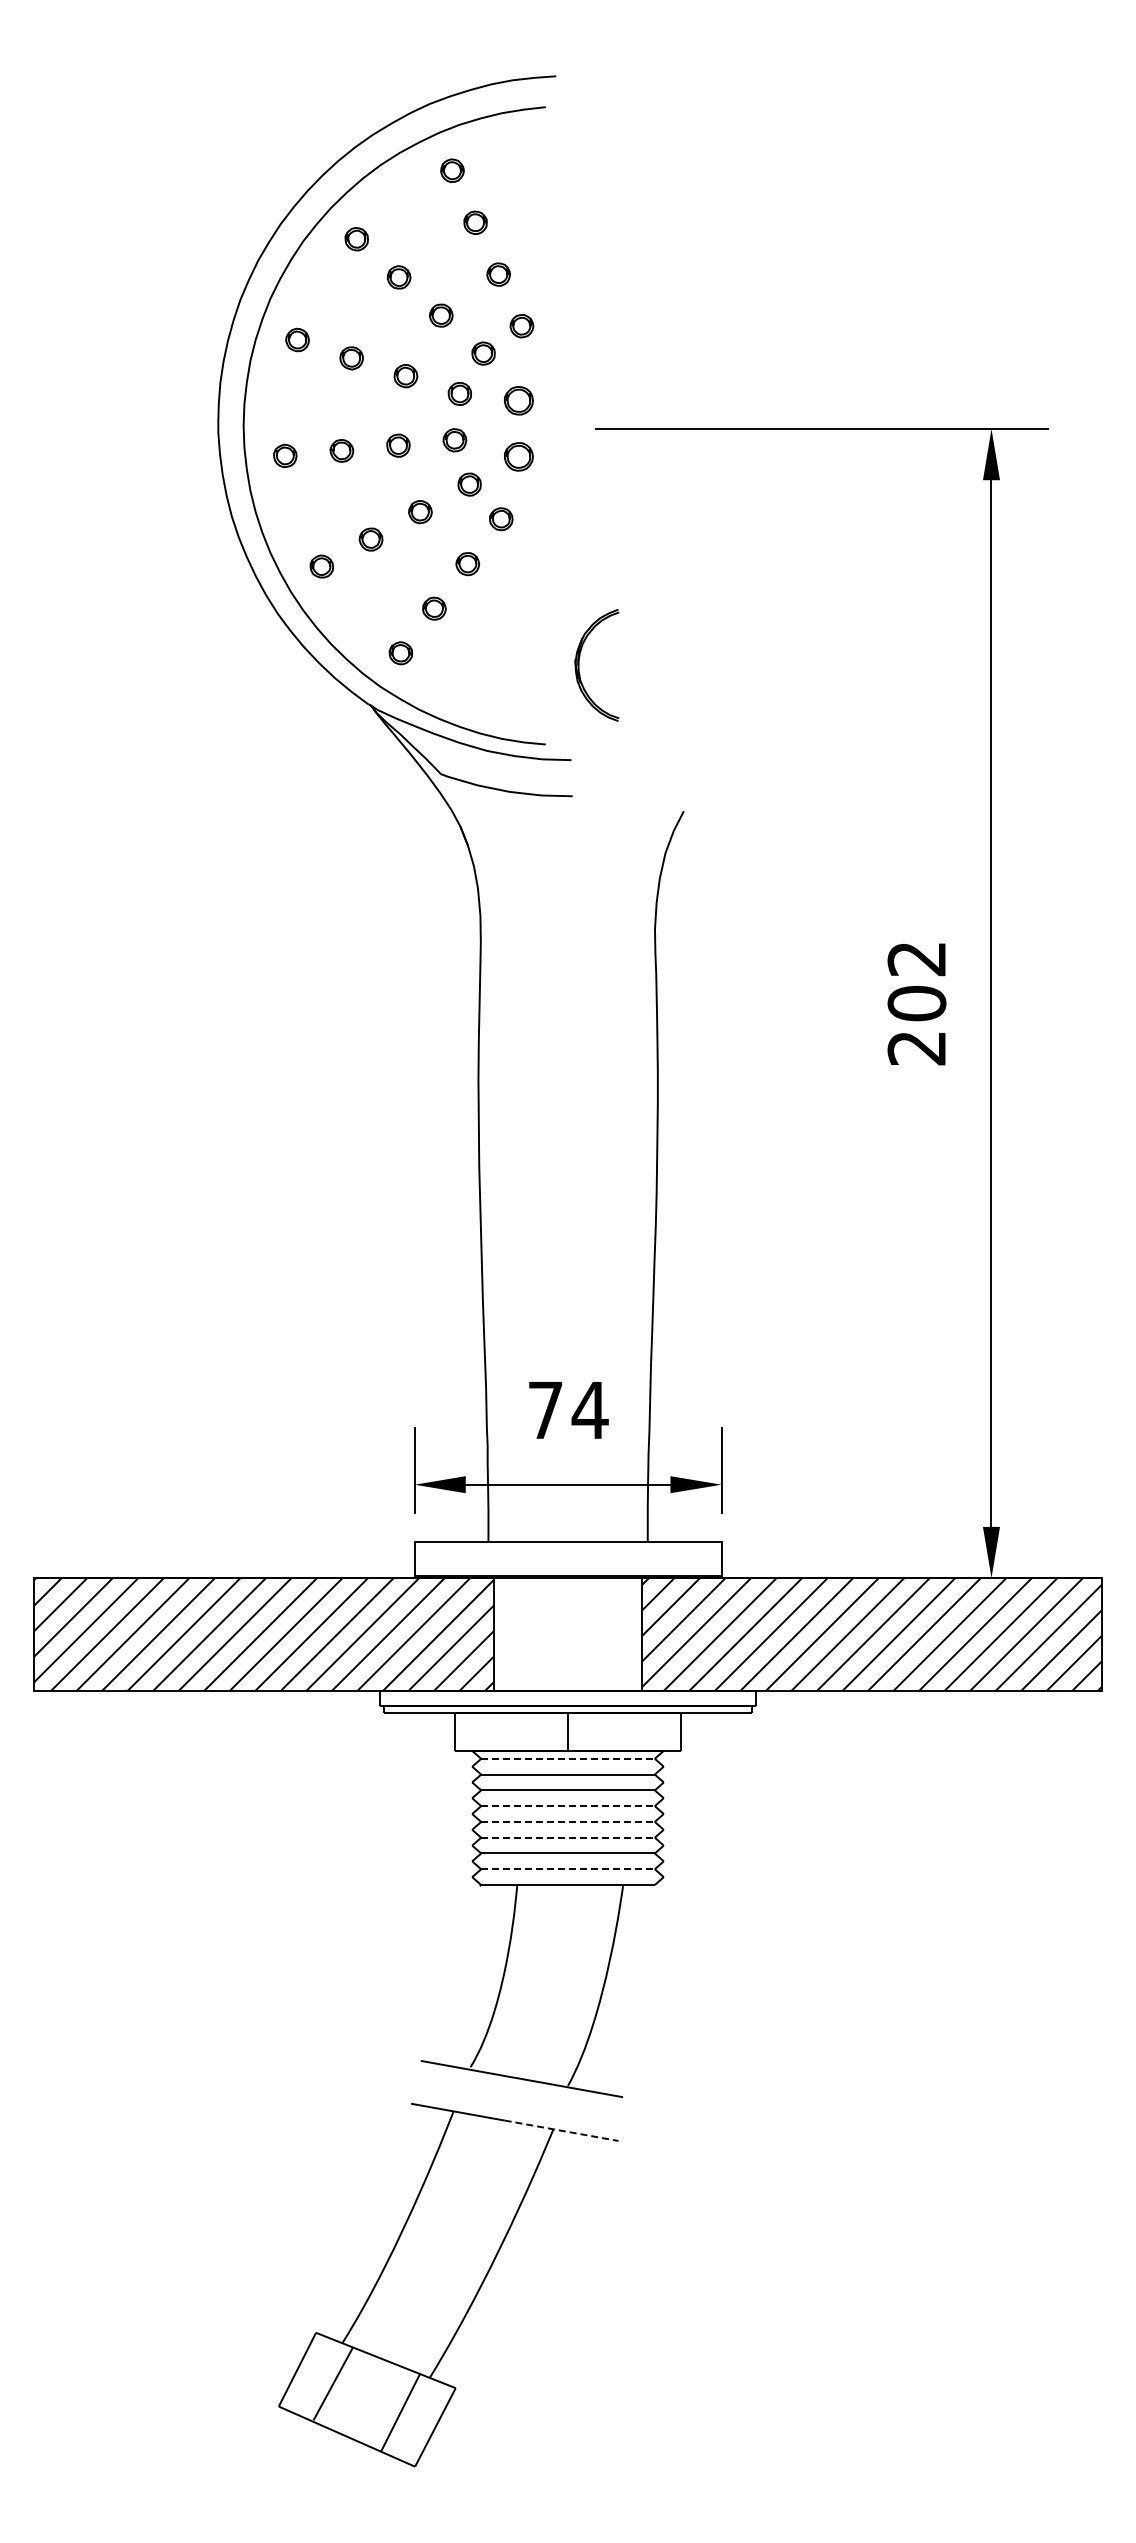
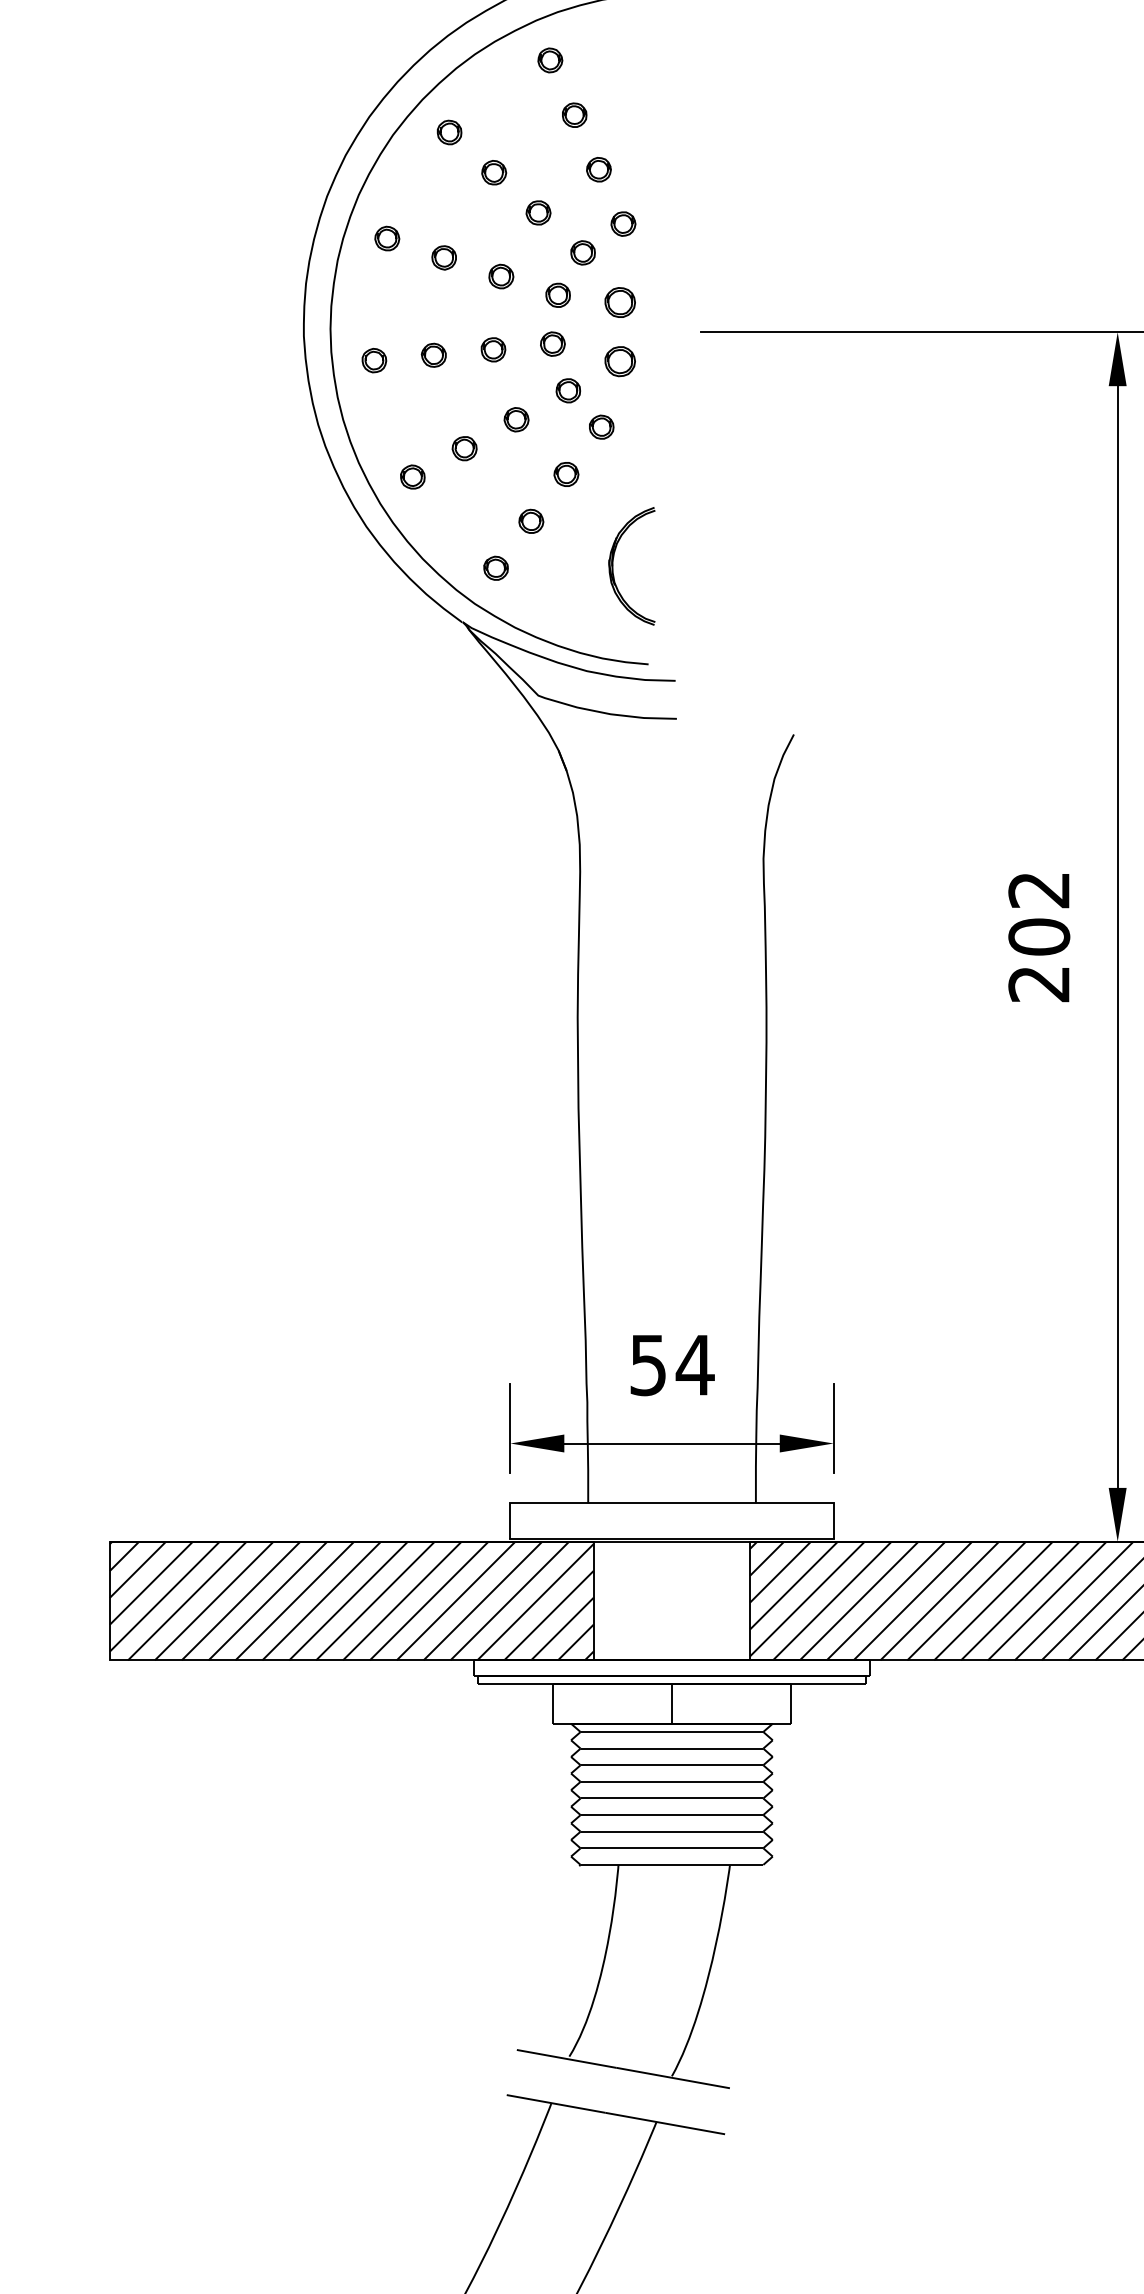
part: (579, 665) -> (613, 566), moved
text: (545, 1410) -> (648, 1365), 74 -> 54
line: (568, 1758) -> (672, 1731), dashed -> solid
line: (568, 1806) -> (672, 1782), dashed -> solid
line: (568, 1821) -> (672, 1798), dashed -> solid
line: (568, 1837) -> (672, 1814), dashed -> solid
line: (568, 1869) -> (672, 1848), dashed -> solid
line: (561, 2130) -> (665, 2123), dashed -> solid

